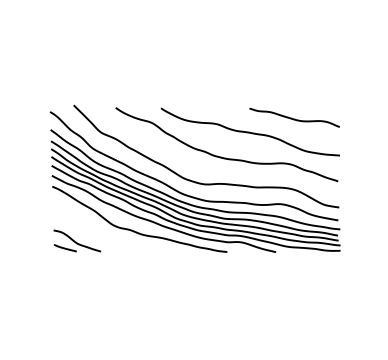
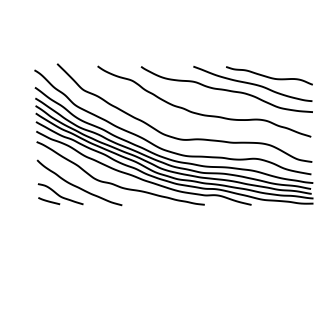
curve: (277, 125) -> (252, 83), added
curve: (94, 232) -> (77, 186), added

